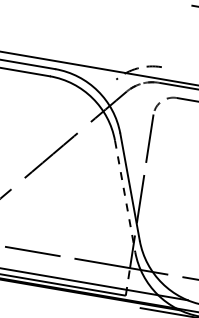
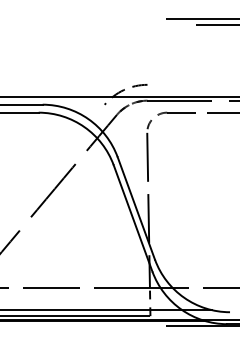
line: (125, 196) -> (133, 218), dashed -> solid

